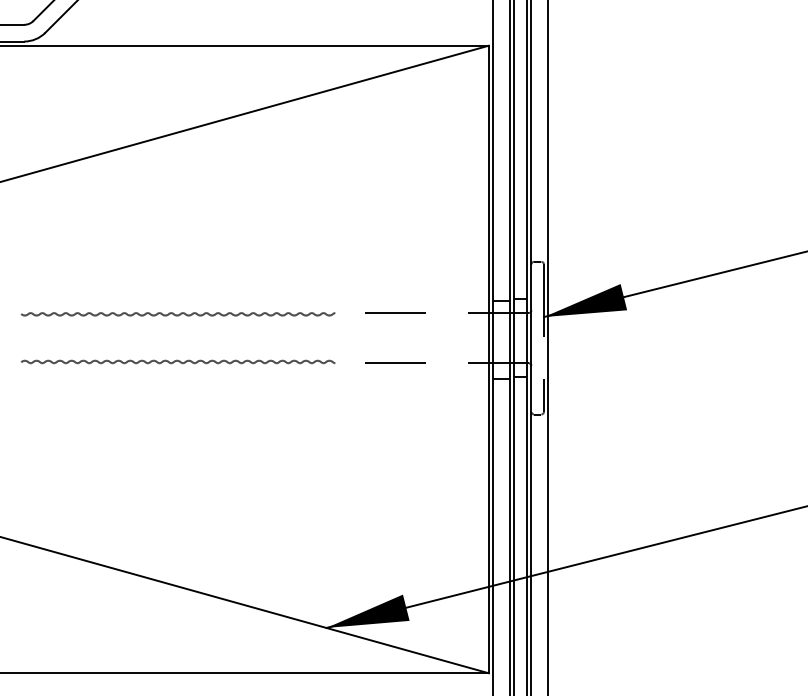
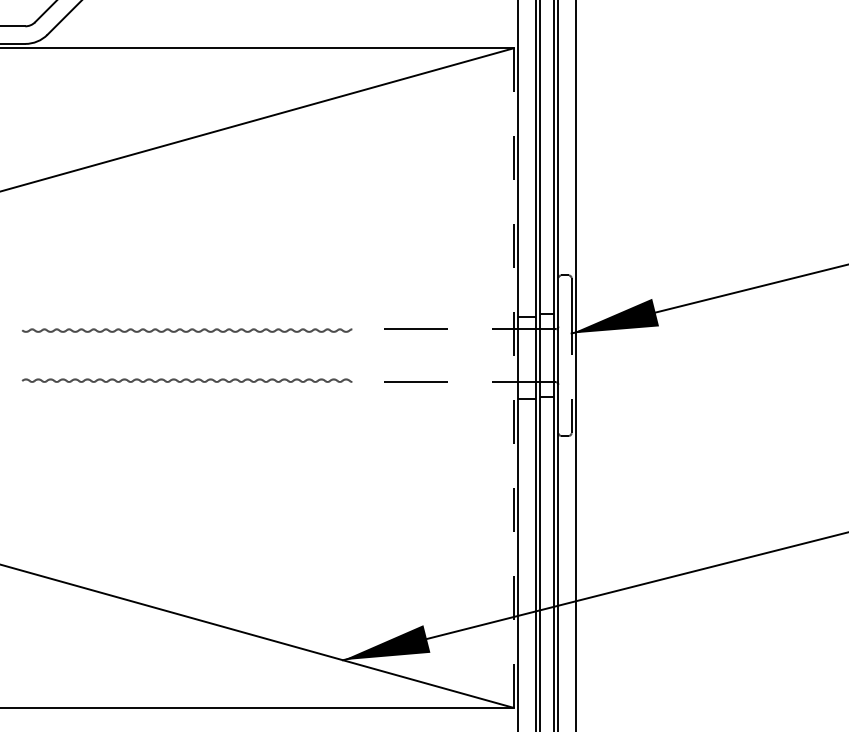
line: (488, 359) -> (513, 378), solid -> dashed

